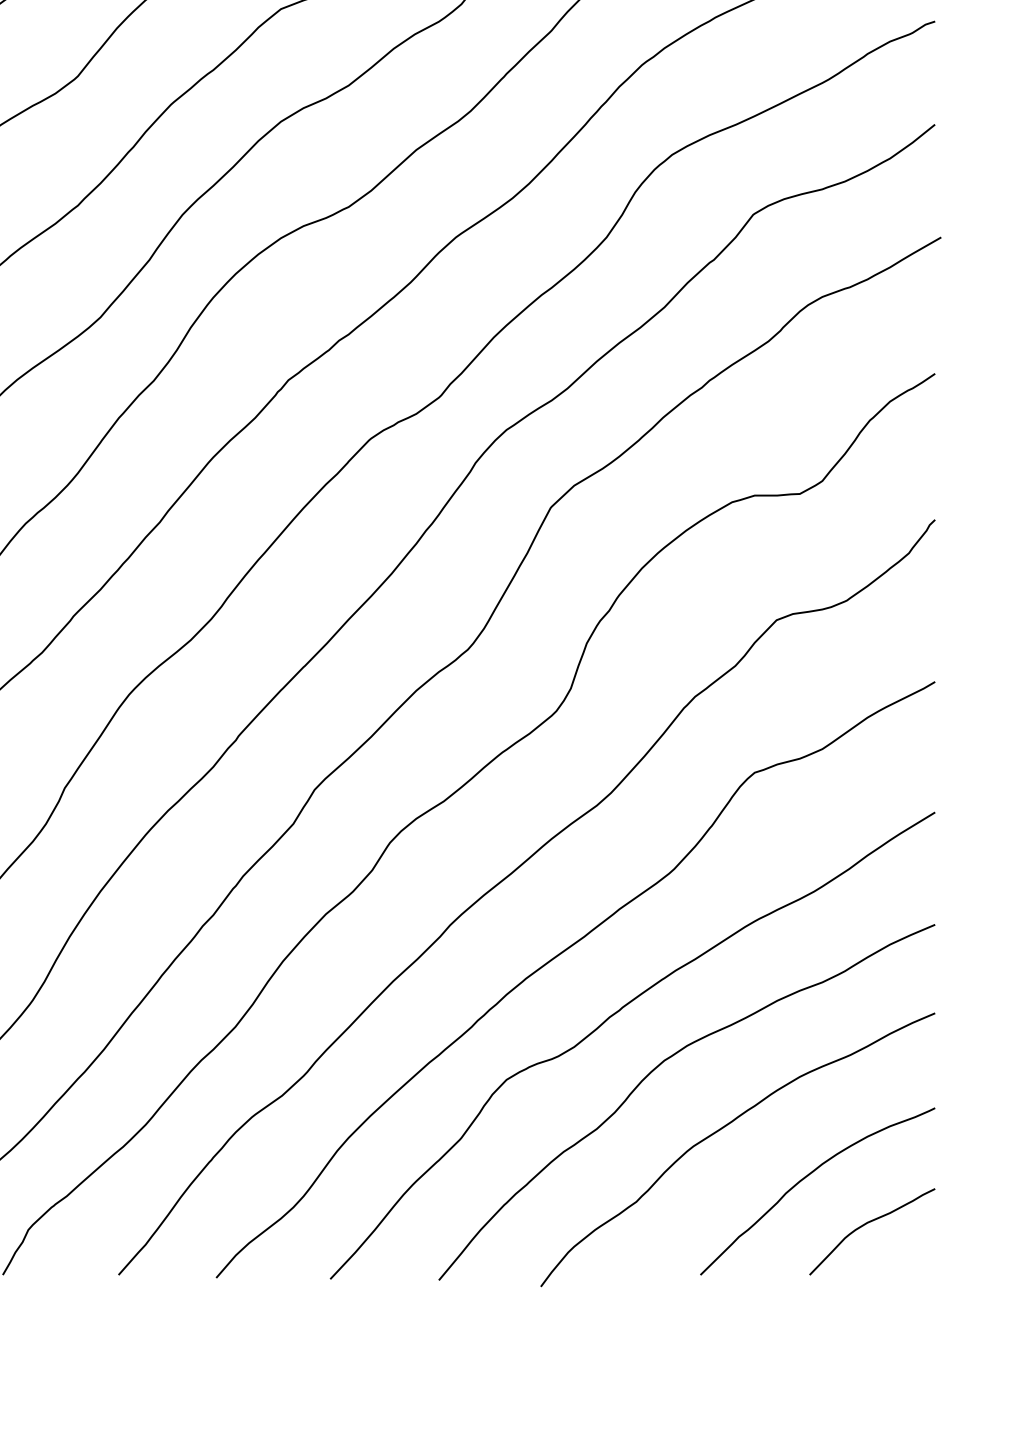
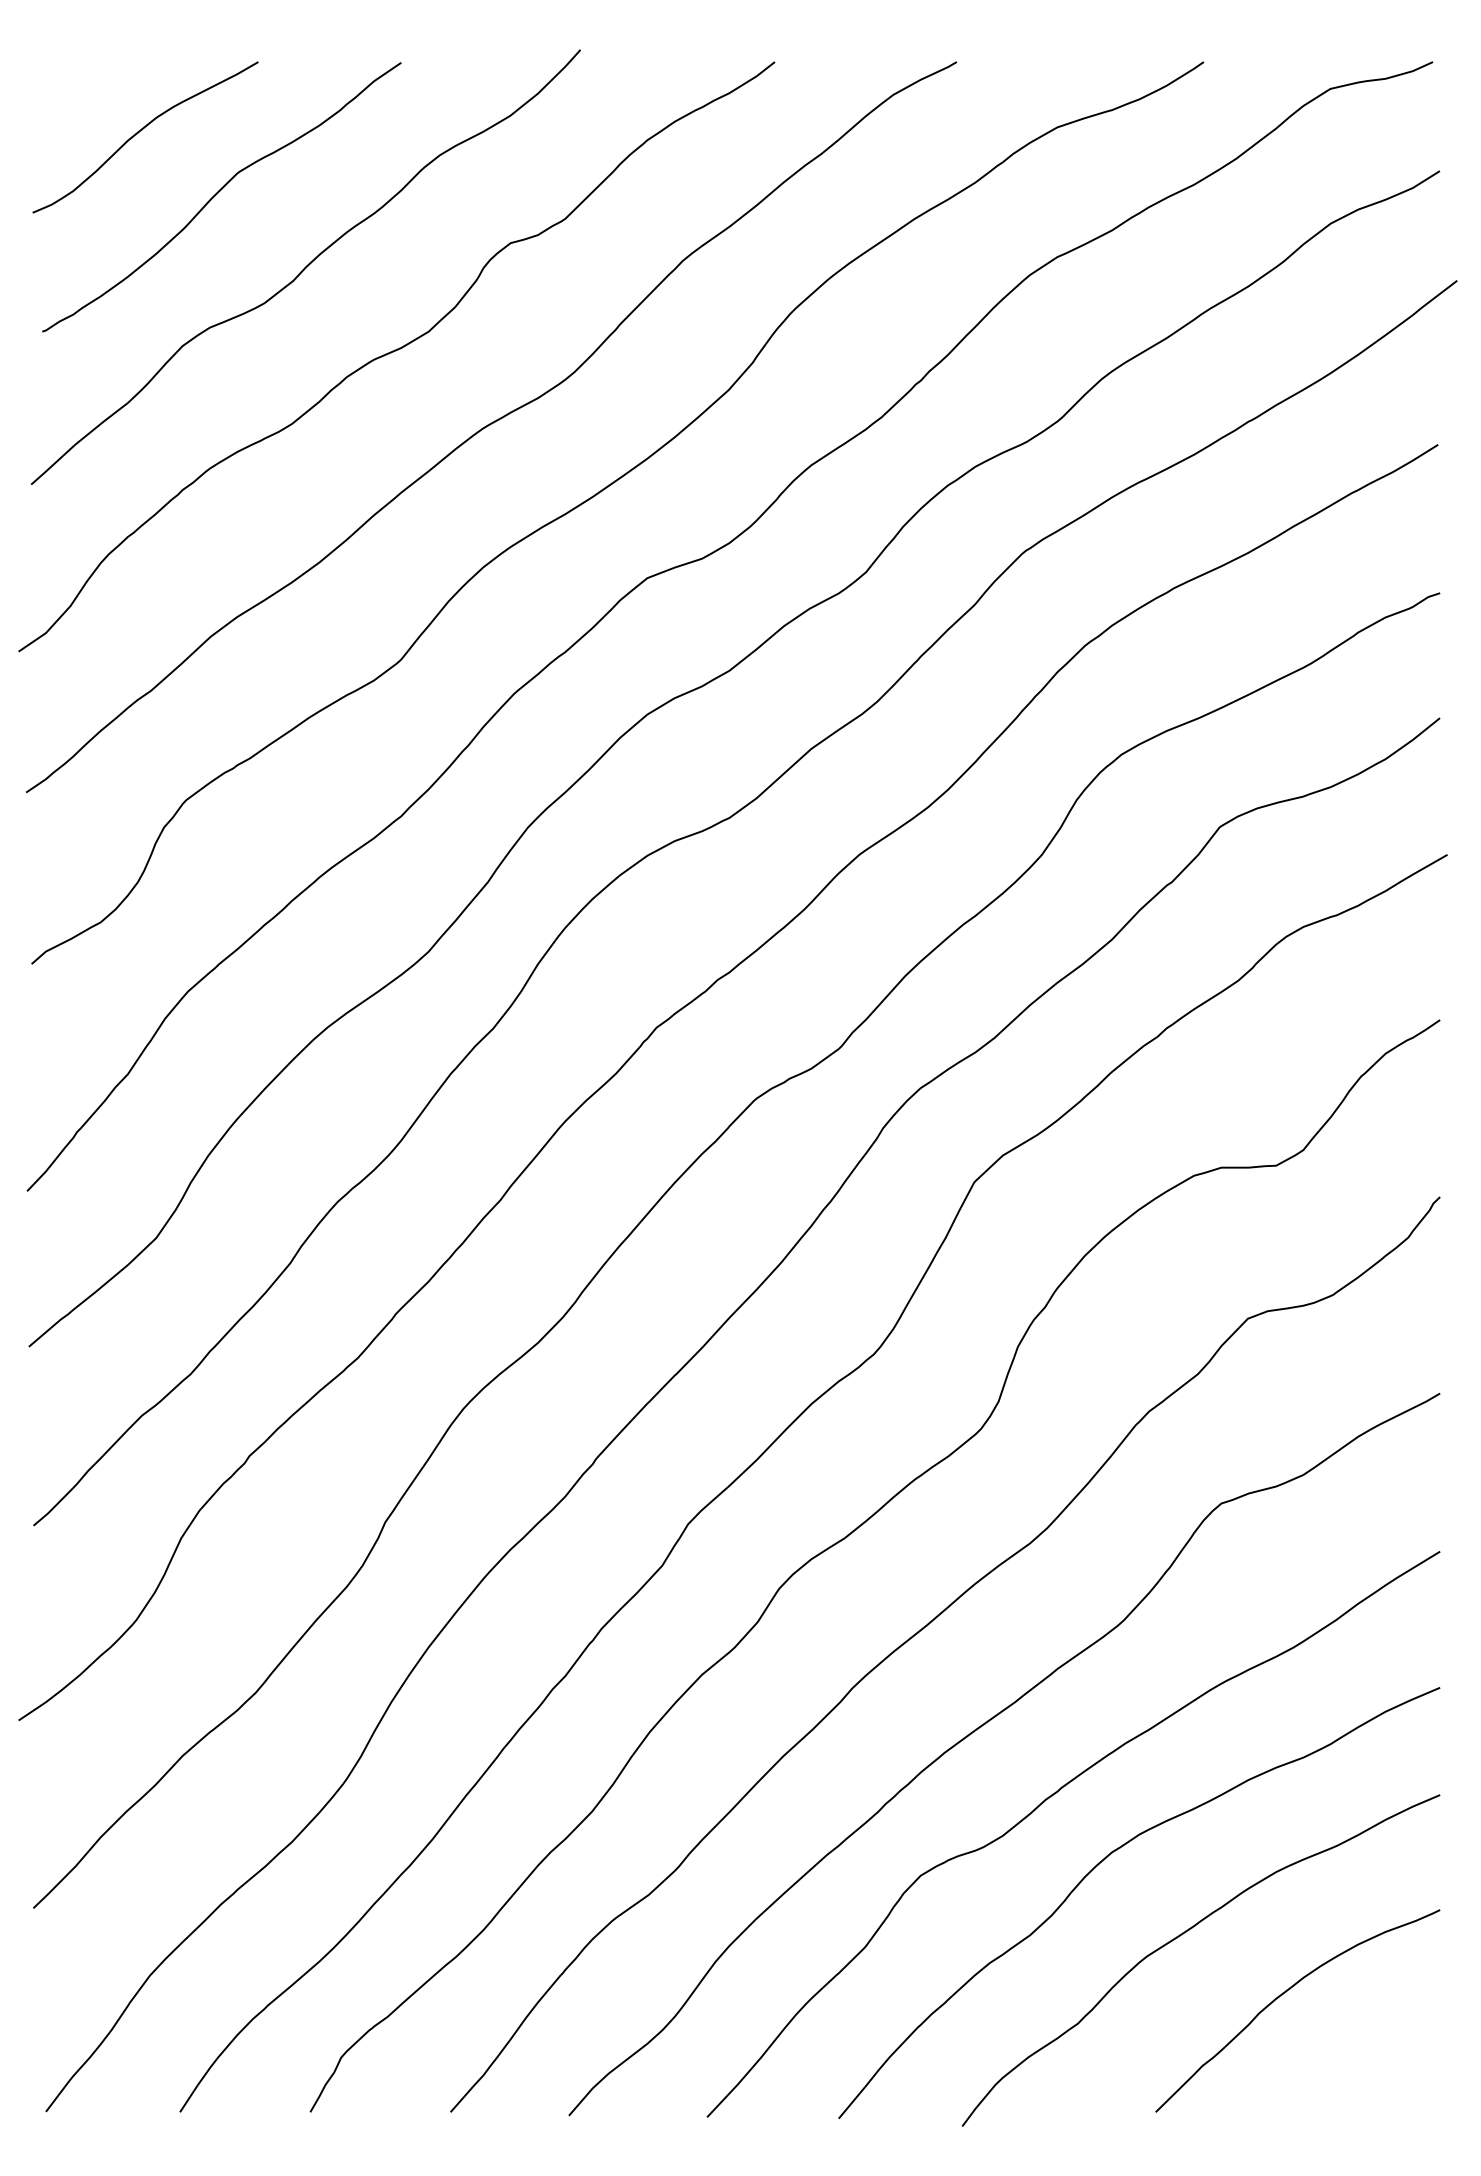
curve: (868, 1223) -> (1359, 2049), removed

